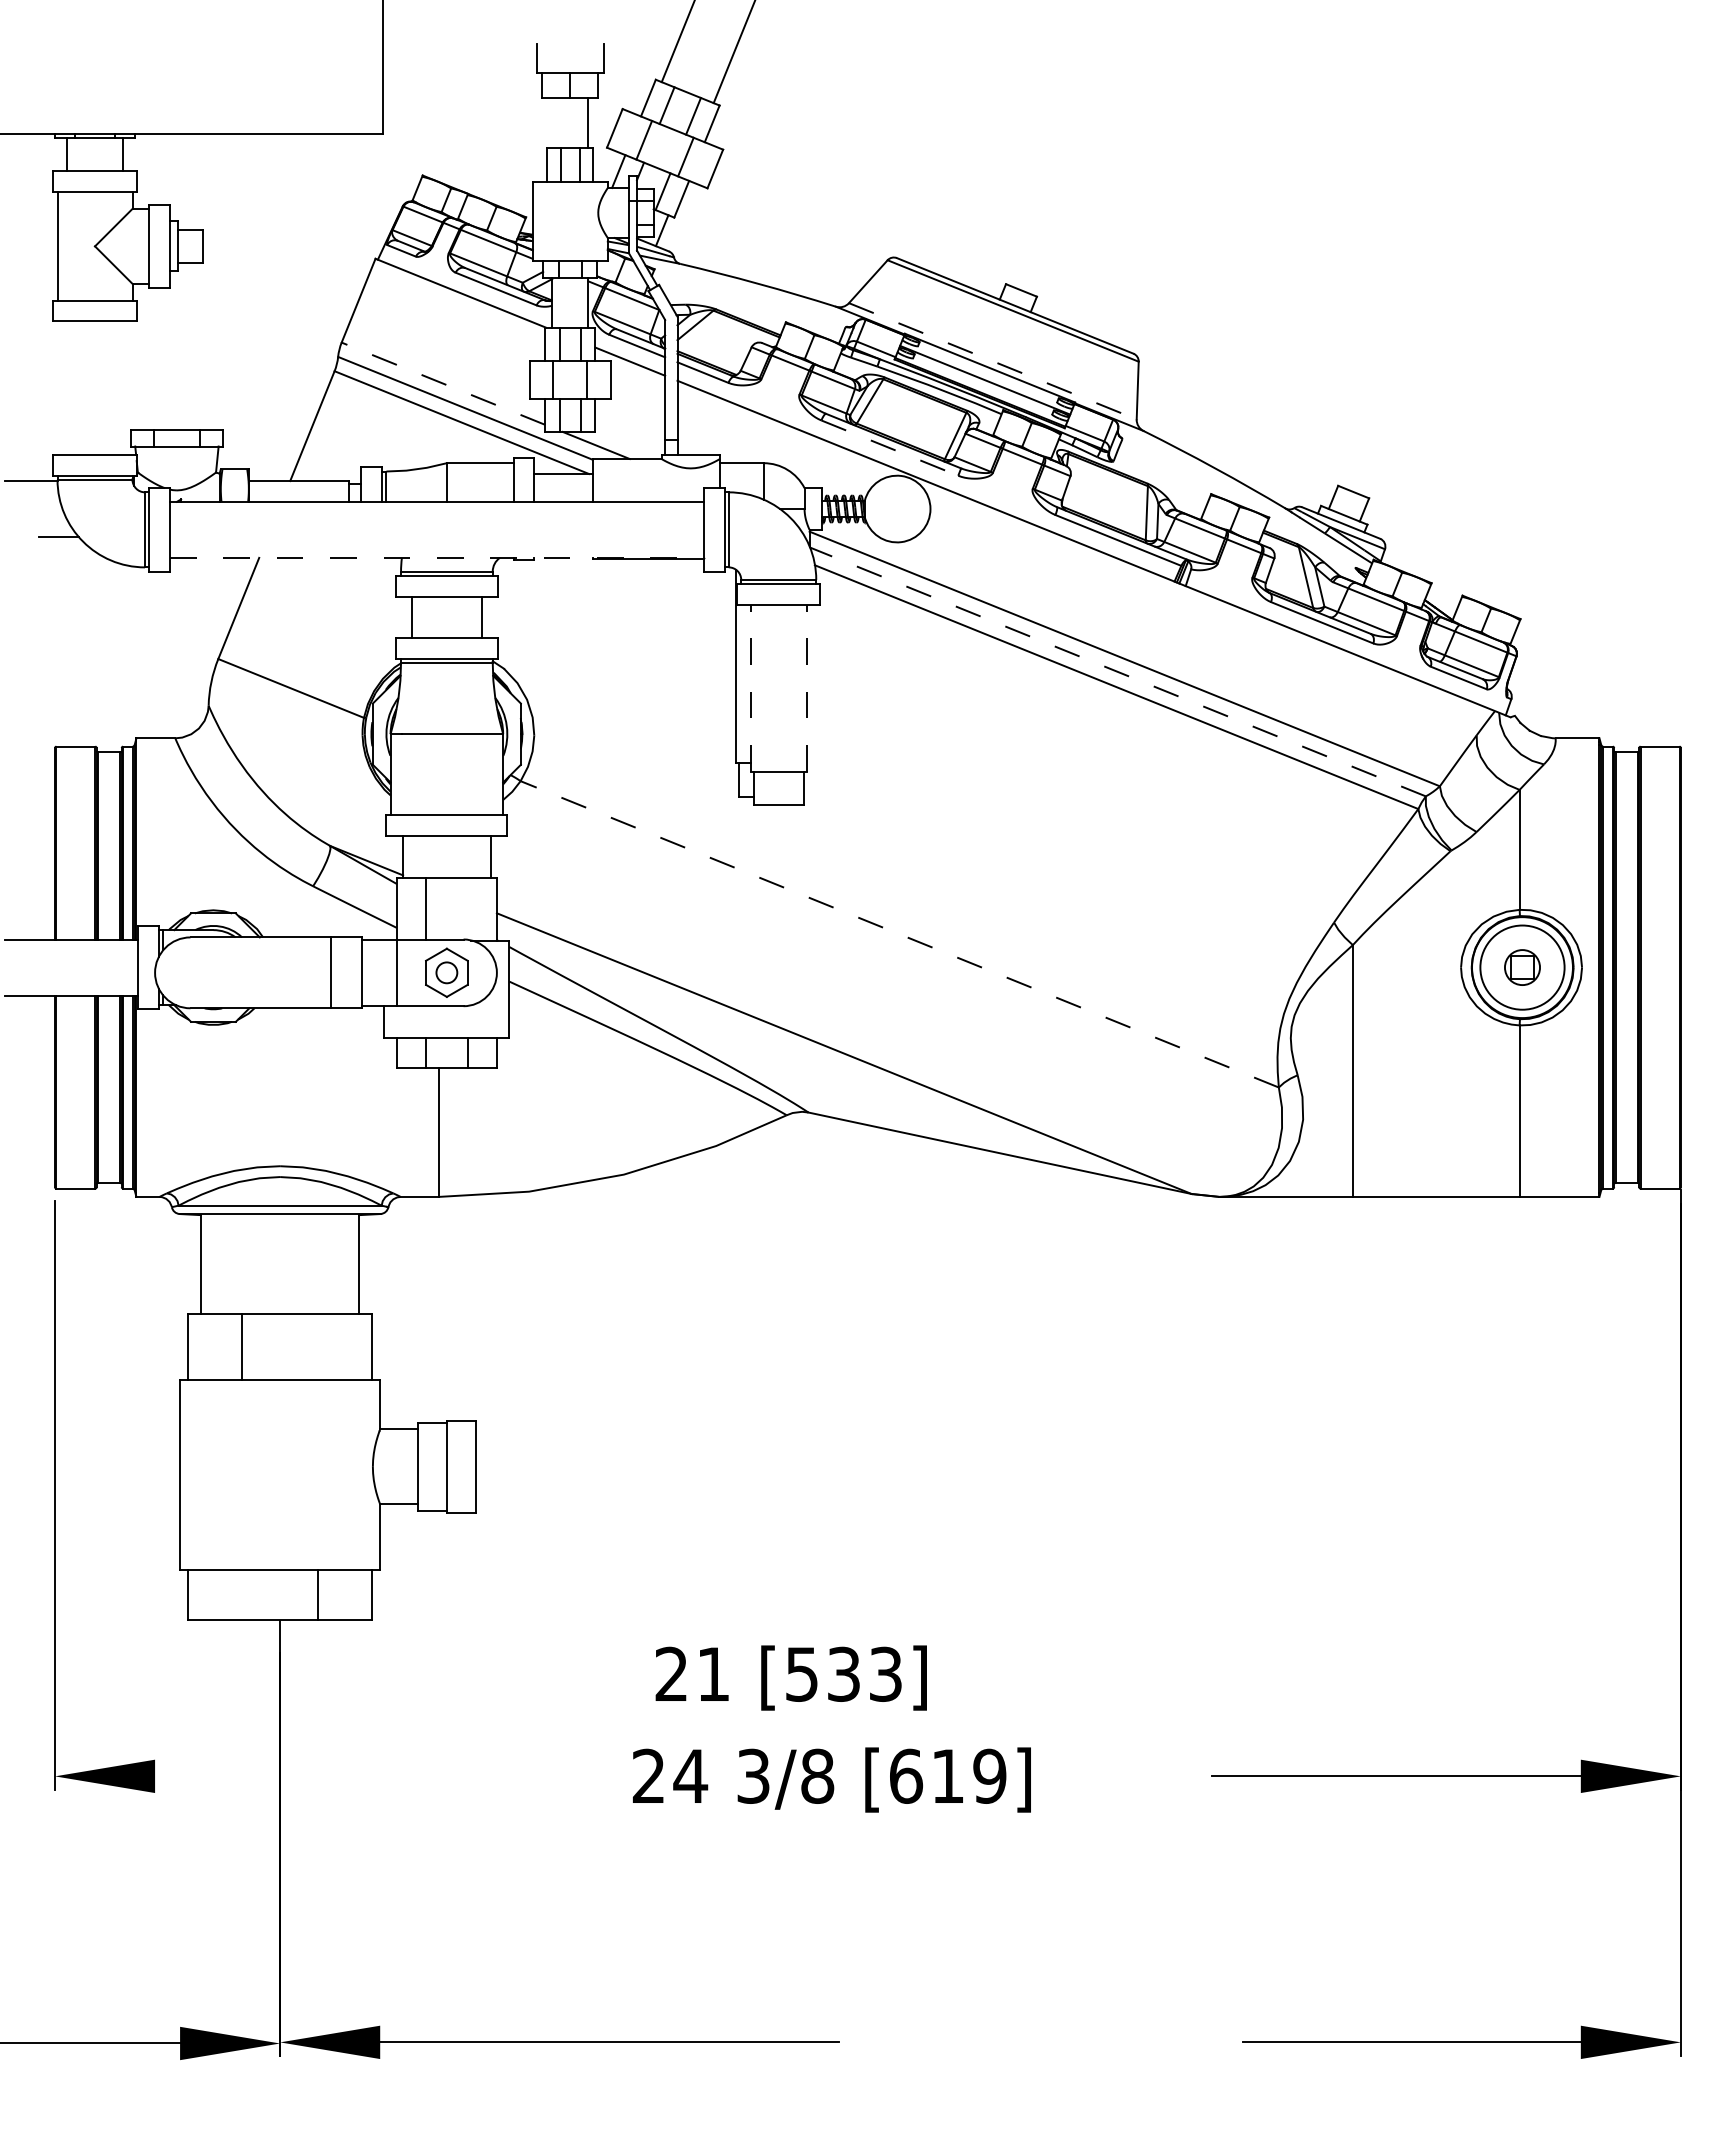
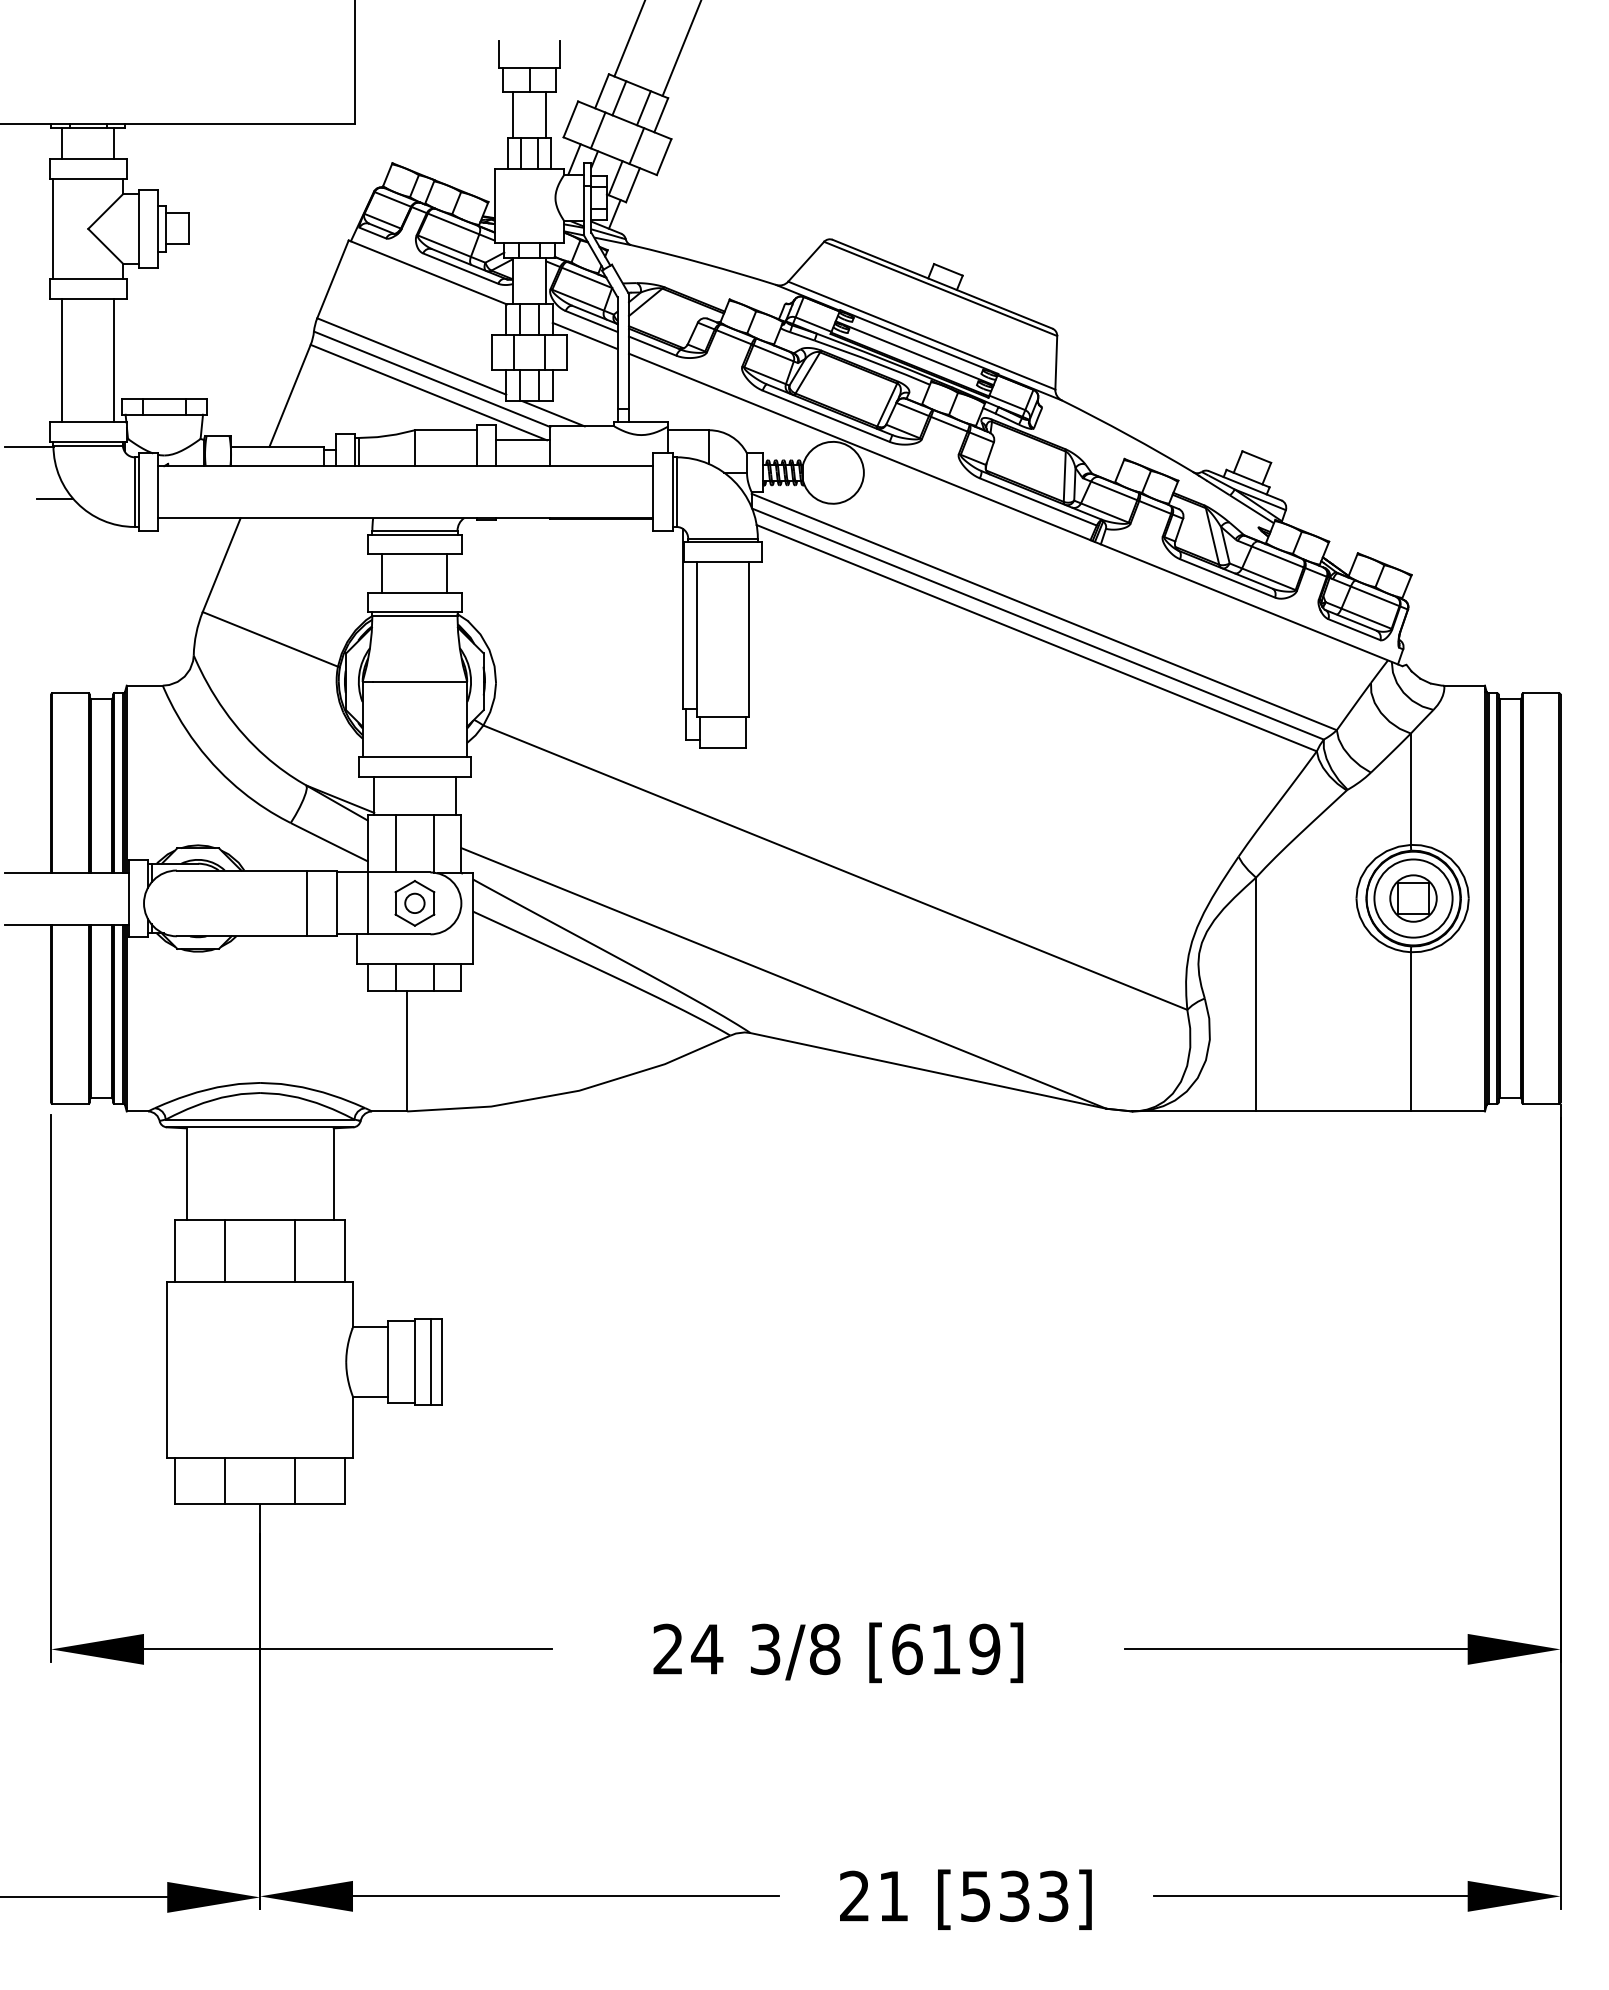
line: (552, 123) -> (512, 114), added
line: (993, 361) -> (922, 335), dashed -> solid
line: (443, 383) -> (411, 356), dashed -> solid
line: (67, 387) -> (62, 359), added
line: (123, 387) -> (114, 359), added
line: (889, 448) -> (825, 416), dashed -> solid
line: (436, 557) -> (405, 517), dashed -> solid
line: (1117, 671) -> (1037, 623), dashed -> solid
line: (750, 687) -> (696, 638), dashed -> solid
line: (806, 687) -> (748, 638), dashed -> solid
line: (467, 908) -> (434, 843), added
line: (899, 934) -> (835, 867), dashed -> solid
part: (1522, 967) -> (1413, 898), size x1.43
line: (318, 1346) -> (295, 1250), added
line: (463, 1466) -> (430, 1361), added
line: (242, 1595) -> (225, 1481), added
text: (790, 1677) -> (965, 1899), moved
line: (341, 1776) -> (317, 1649), added
text: (831, 1779) -> (837, 1652), moved

